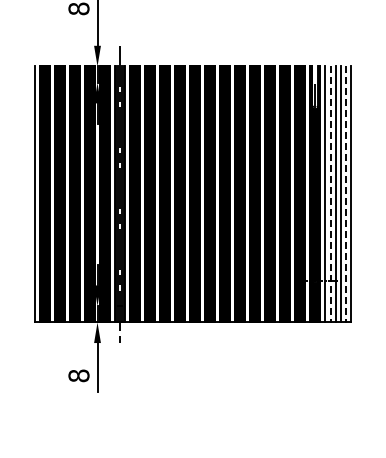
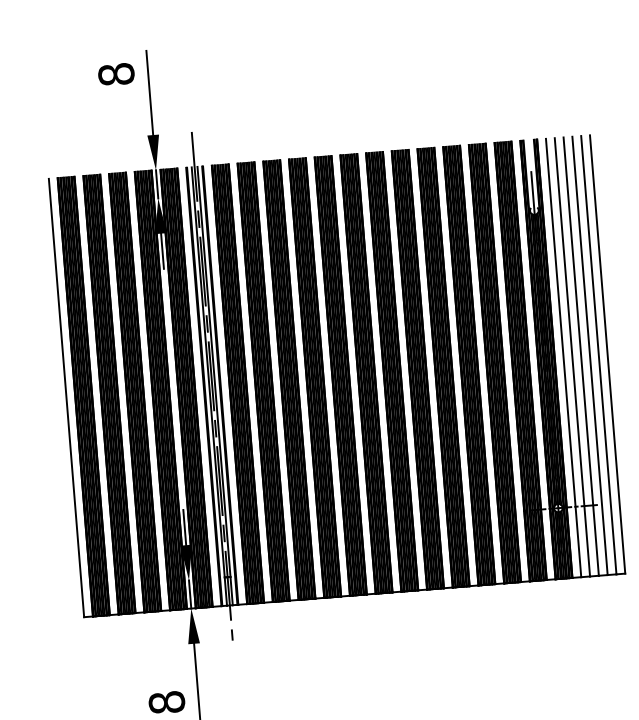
line: (330, 194) -> (572, 357), dashed -> solid
line: (345, 194) -> (598, 355), dashed -> solid

